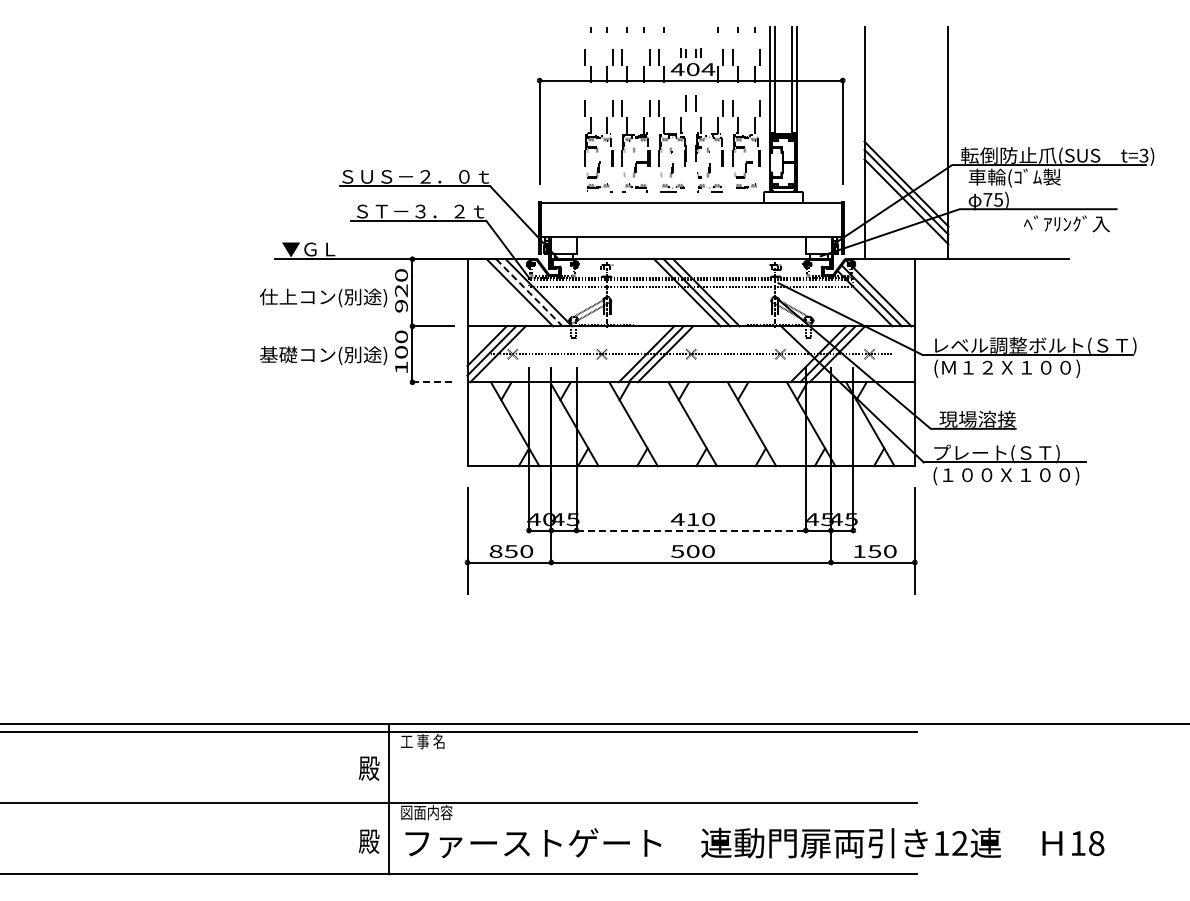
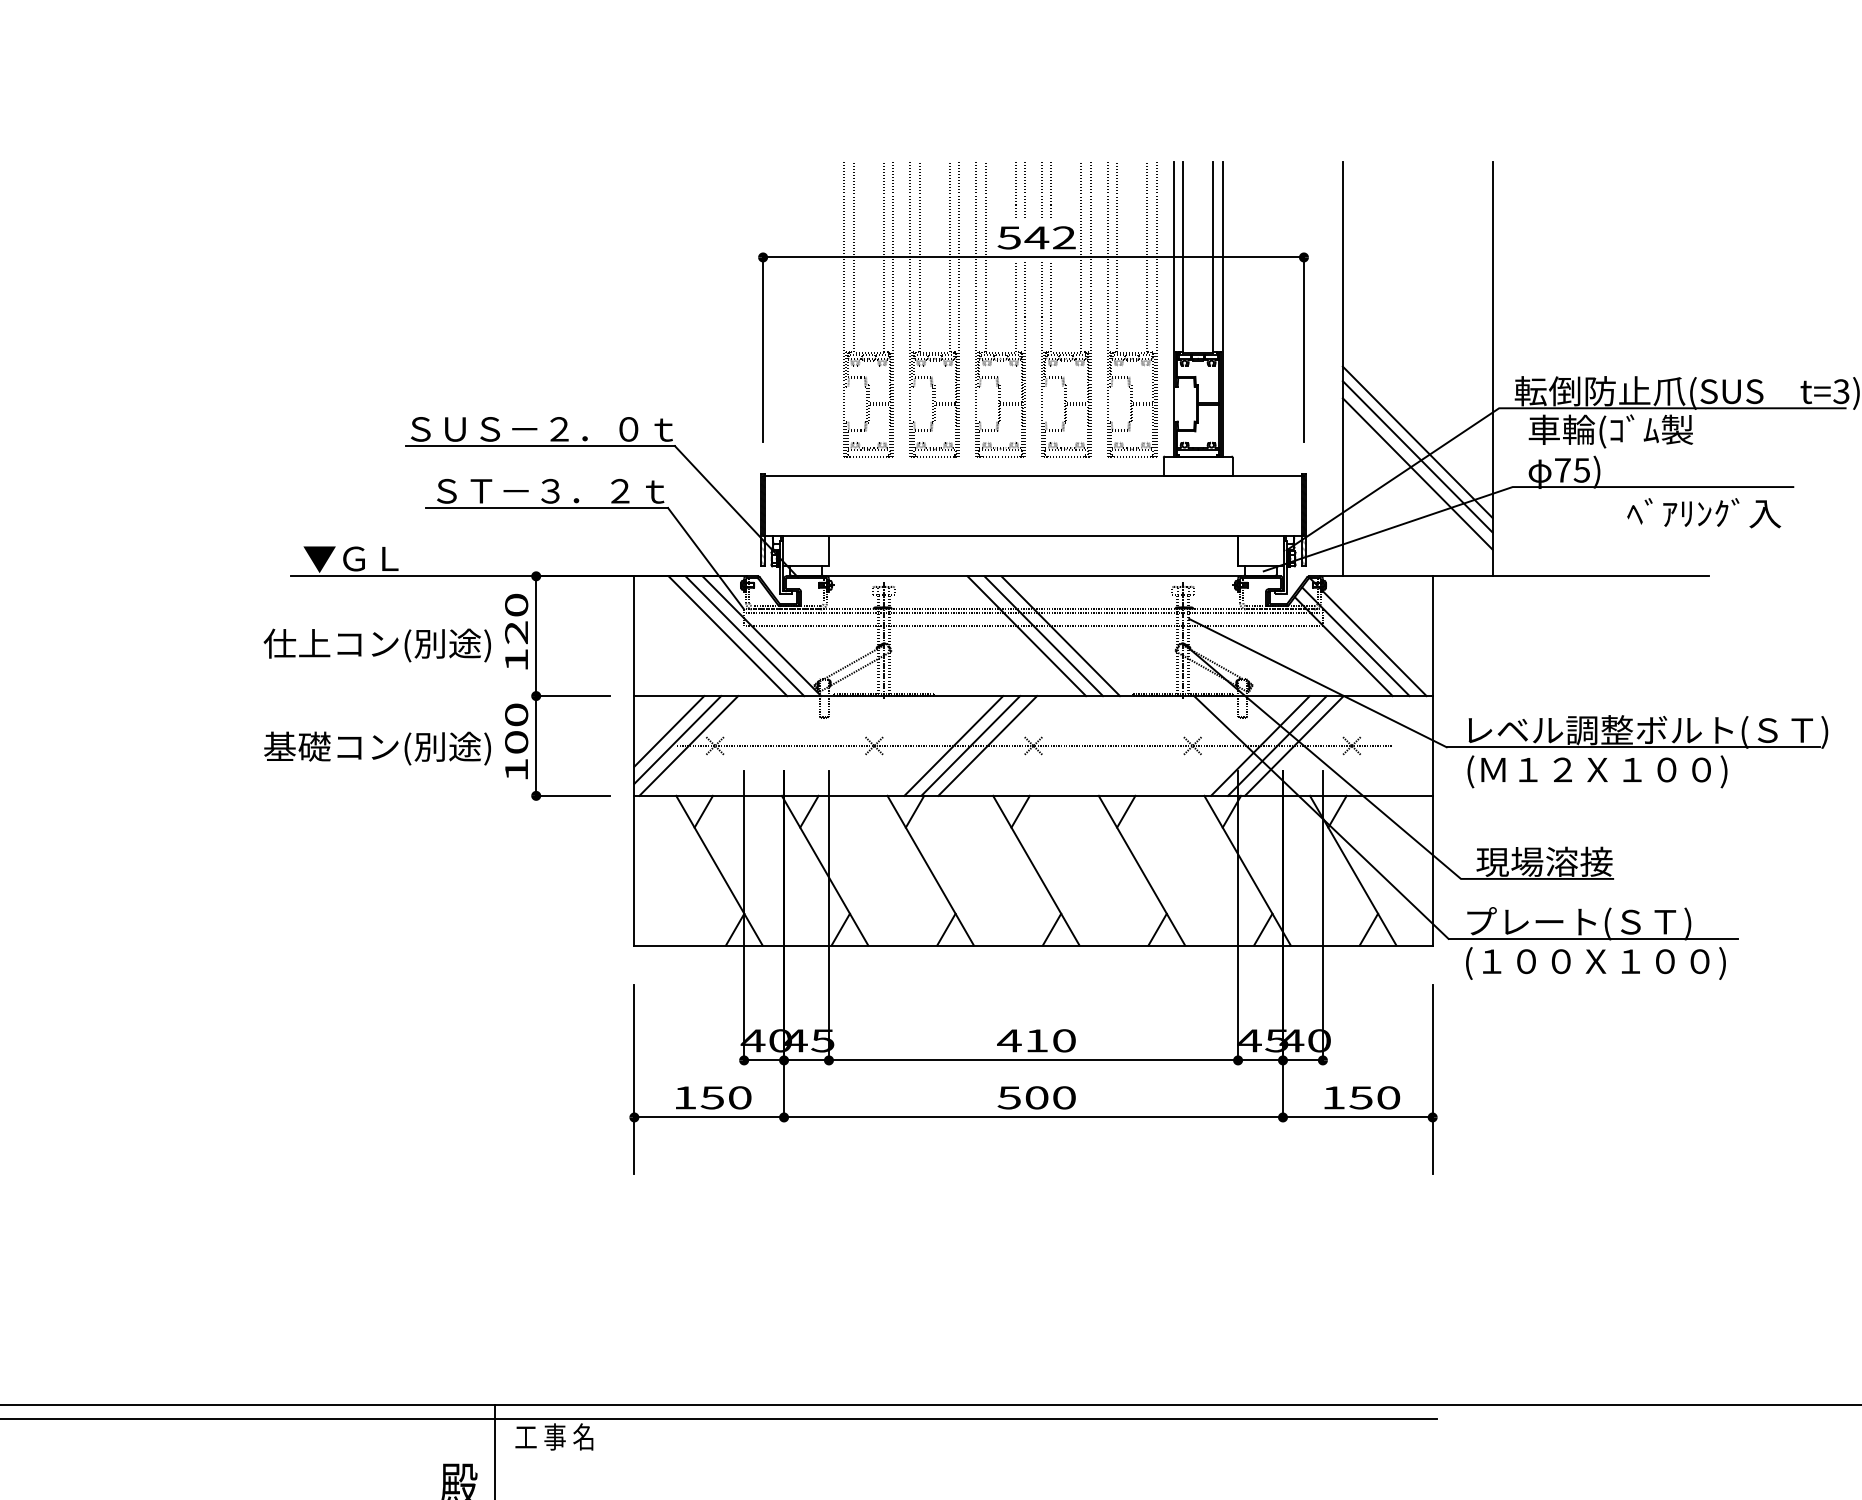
text: (692, 69) -> (1035, 237), 404 -> 542
line: (529, 293) -> (745, 637), dashed -> solid
text: (401, 306) -> (516, 660), 920 -> 120
line: (433, 382) -> (573, 796), dashed -> solid
text: (850, 519) -> (1317, 1040), 45 -> 40
line: (691, 530) -> (1034, 1060), dashed -> solid
text: (495, 551) -> (684, 1097), 850 -> 150

